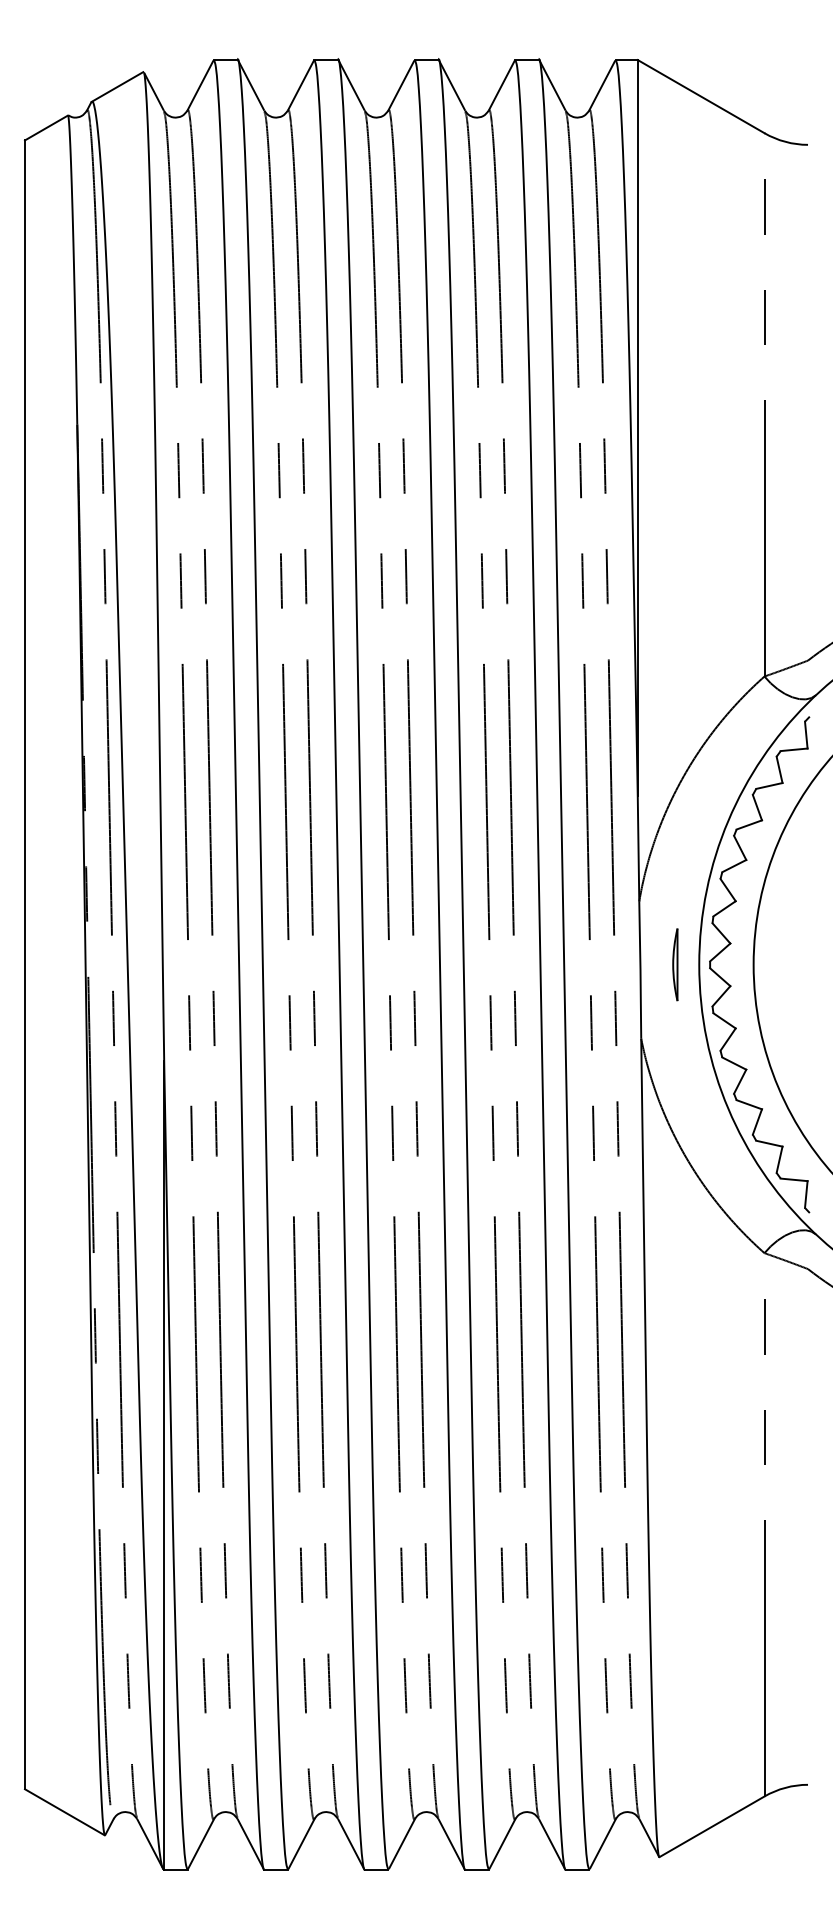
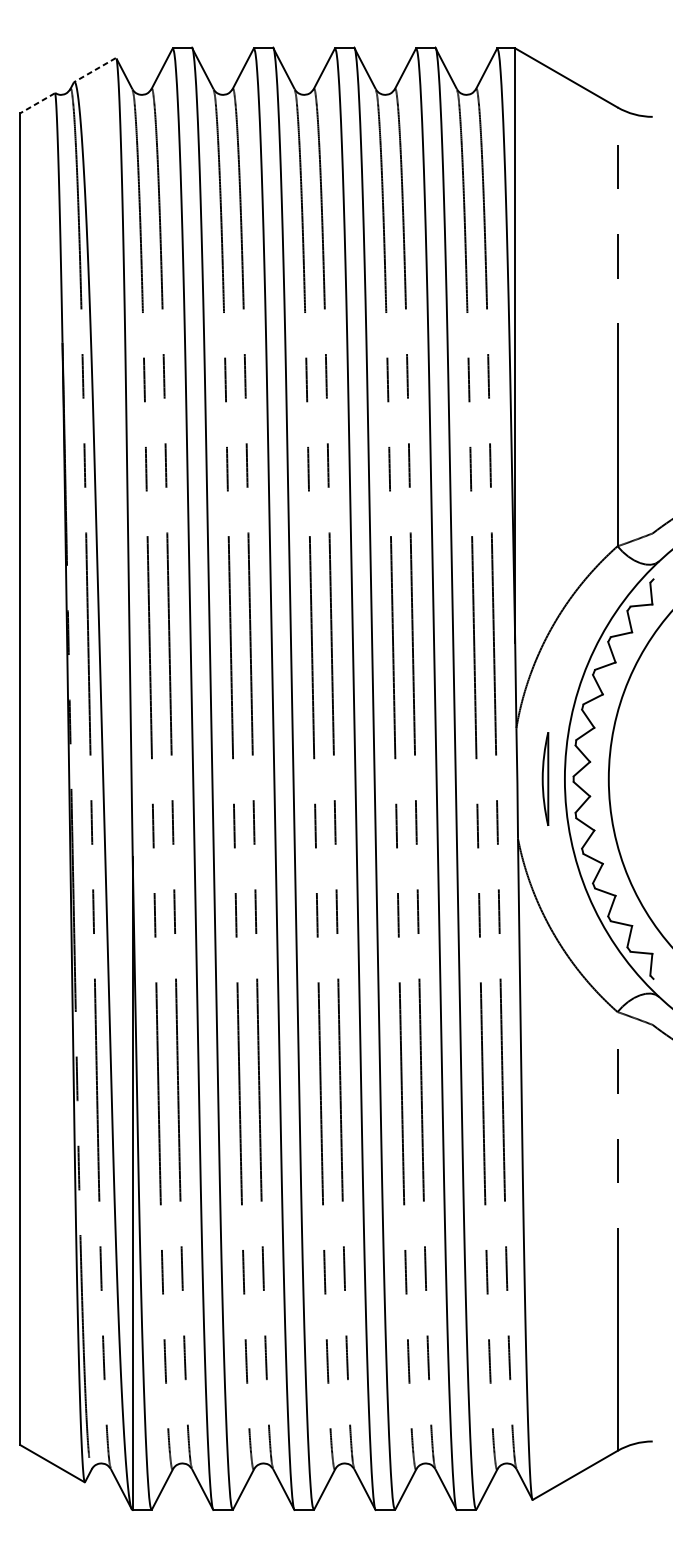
line: (117, 87) -> (94, 70), solid -> dashed
line: (46, 128) -> (37, 103), solid -> dashed
part: (675, 964) -> (545, 778), size x1.6

